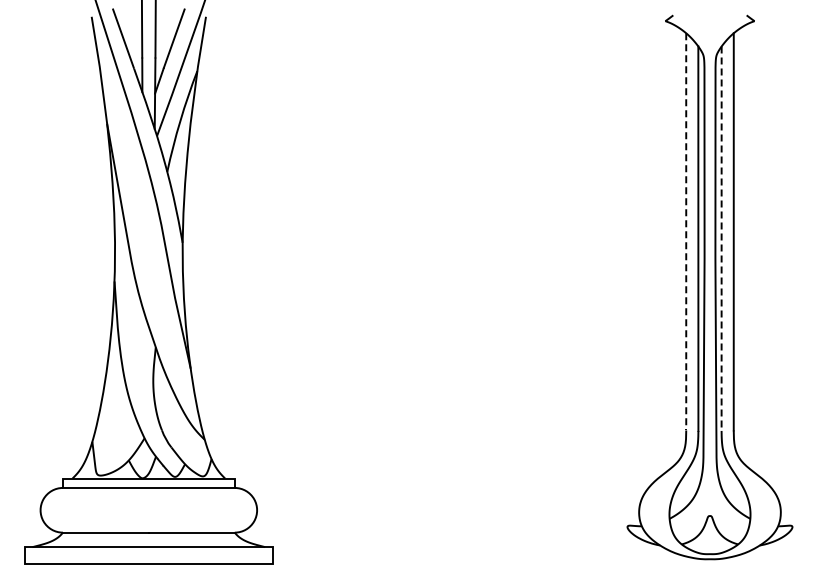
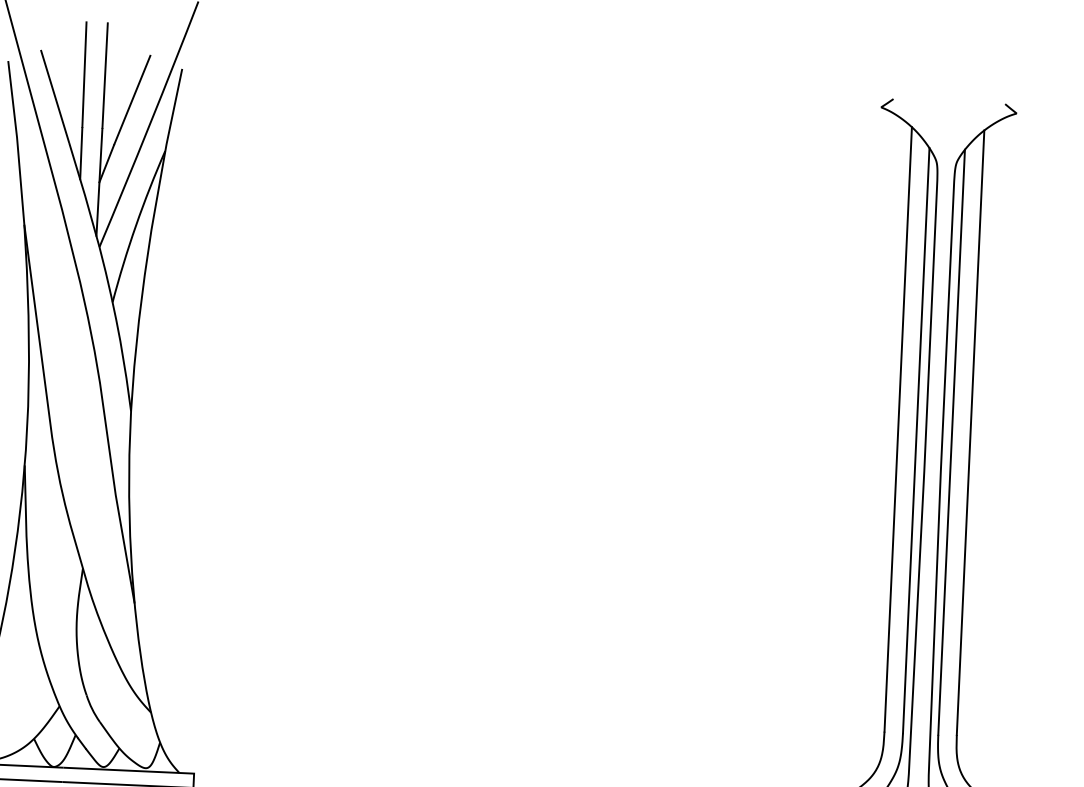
line: (686, 231) -> (898, 428), dashed -> solid
line: (721, 239) -> (951, 443), dashed -> solid

